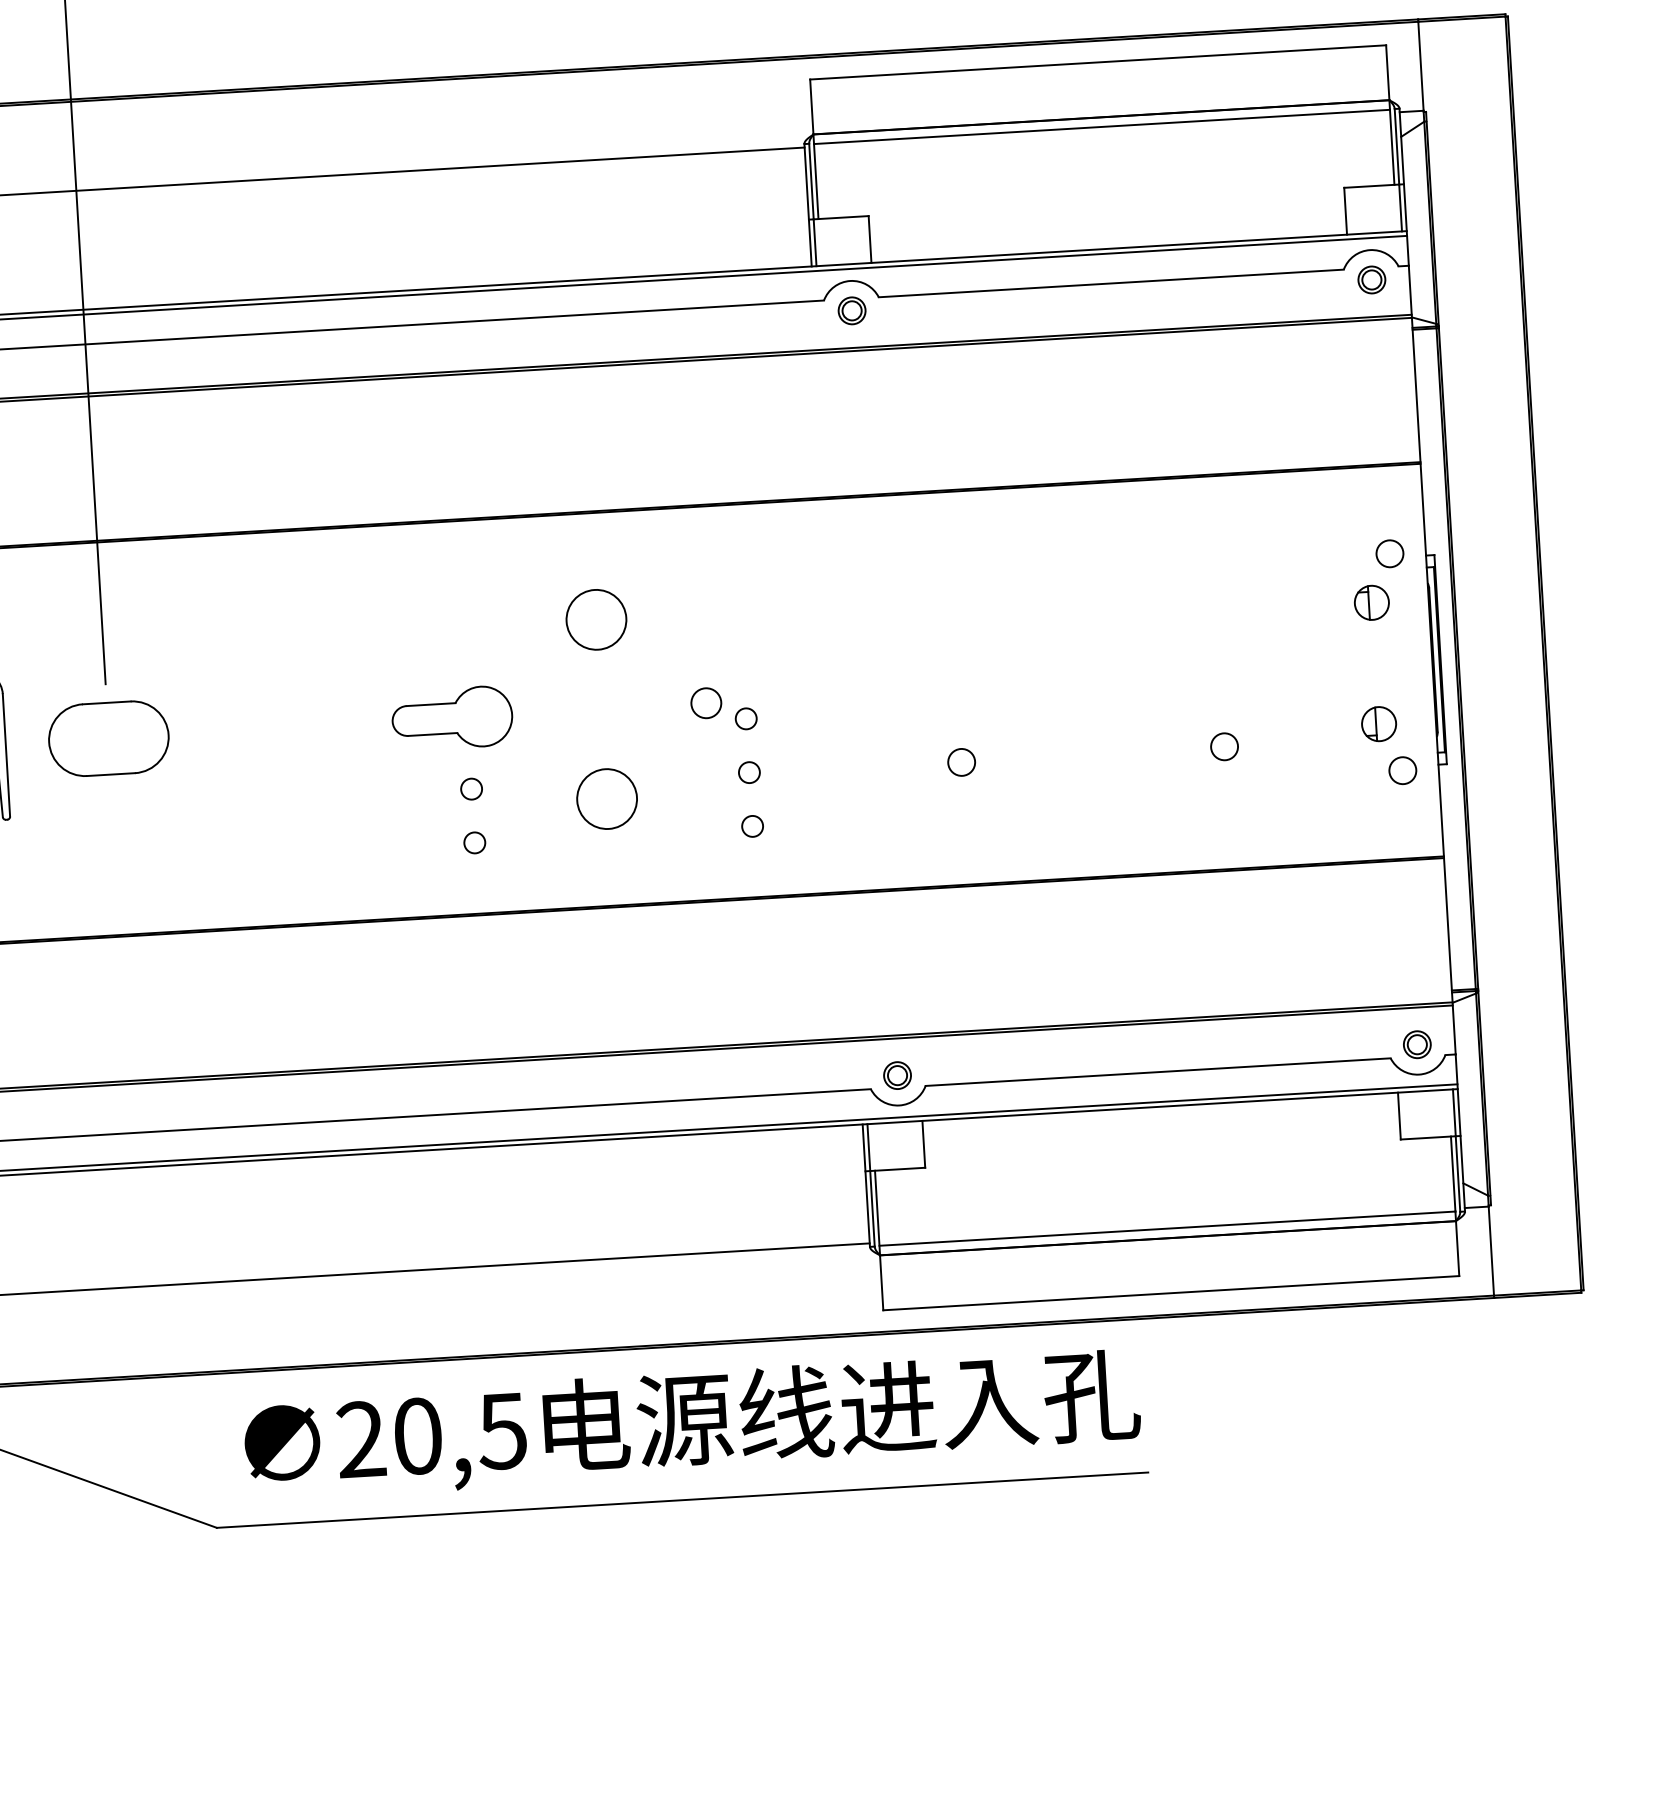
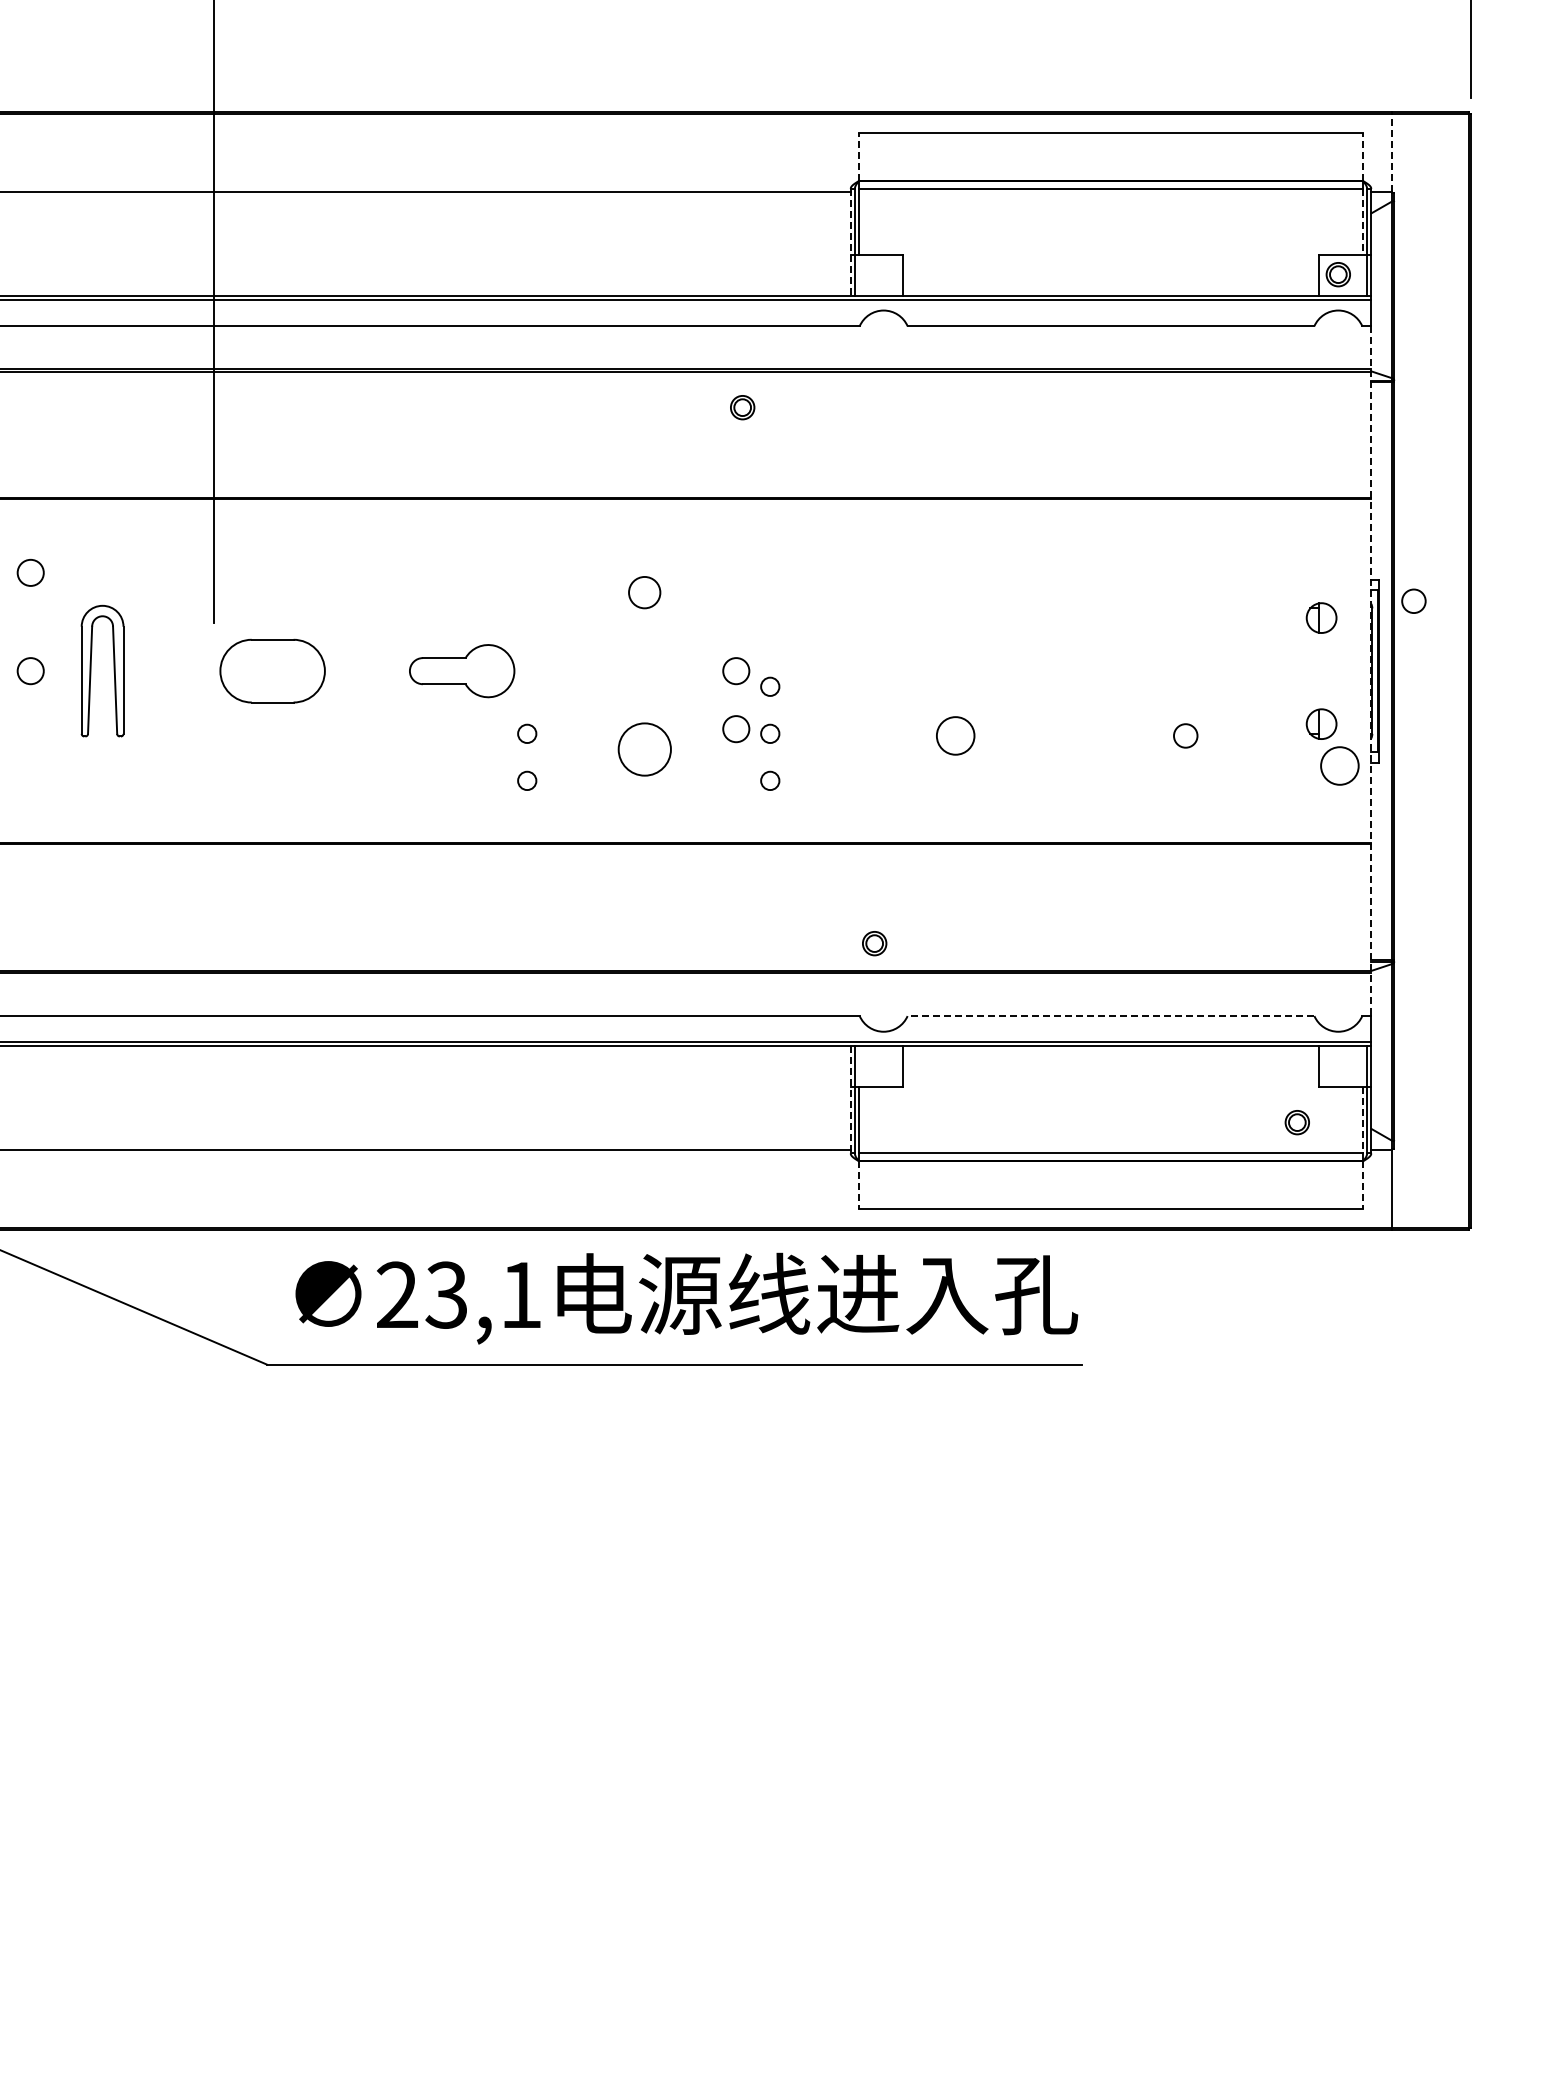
line: (1421, 65) -> (1392, 152), solid -> dashed
line: (1387, 72) -> (1362, 156), solid -> dashed
line: (812, 106) -> (859, 156), solid -> dashed
line: (1391, 147) -> (1362, 222), solid -> dashed
line: (807, 205) -> (850, 242), solid -> dashed
part: (1370, 279) -> (1337, 274), moved
part: (851, 310) -> (742, 407), moved
circle: (1389, 552) -> (1413, 600), moved
circle: (596, 619) -> (644, 592), size x0.6
line: (1432, 660) -> (1371, 671), solid -> dashed
part: (452, 718) -> (462, 671), moved
part: (108, 738) -> (272, 670), moved
circle: (961, 761) -> (955, 735), size x1.6
circle: (710, 769) -> (736, 729), added
circle: (1402, 770) -> (1339, 765), size x1.6
part: (1416, 1044) -> (1296, 1122), moved
line: (1157, 1072) -> (1110, 1016), solid -> dashed
part: (897, 1075) -> (874, 943), moved
line: (1452, 1174) -> (1362, 1120), solid -> dashed
line: (865, 1185) -> (850, 1099), solid -> dashed
line: (1457, 1248) -> (1362, 1185), solid -> dashed
line: (882, 1282) -> (859, 1185), solid -> dashed
text: (459, 1433) -> (483, 1294), 20,5 -> 23,1

